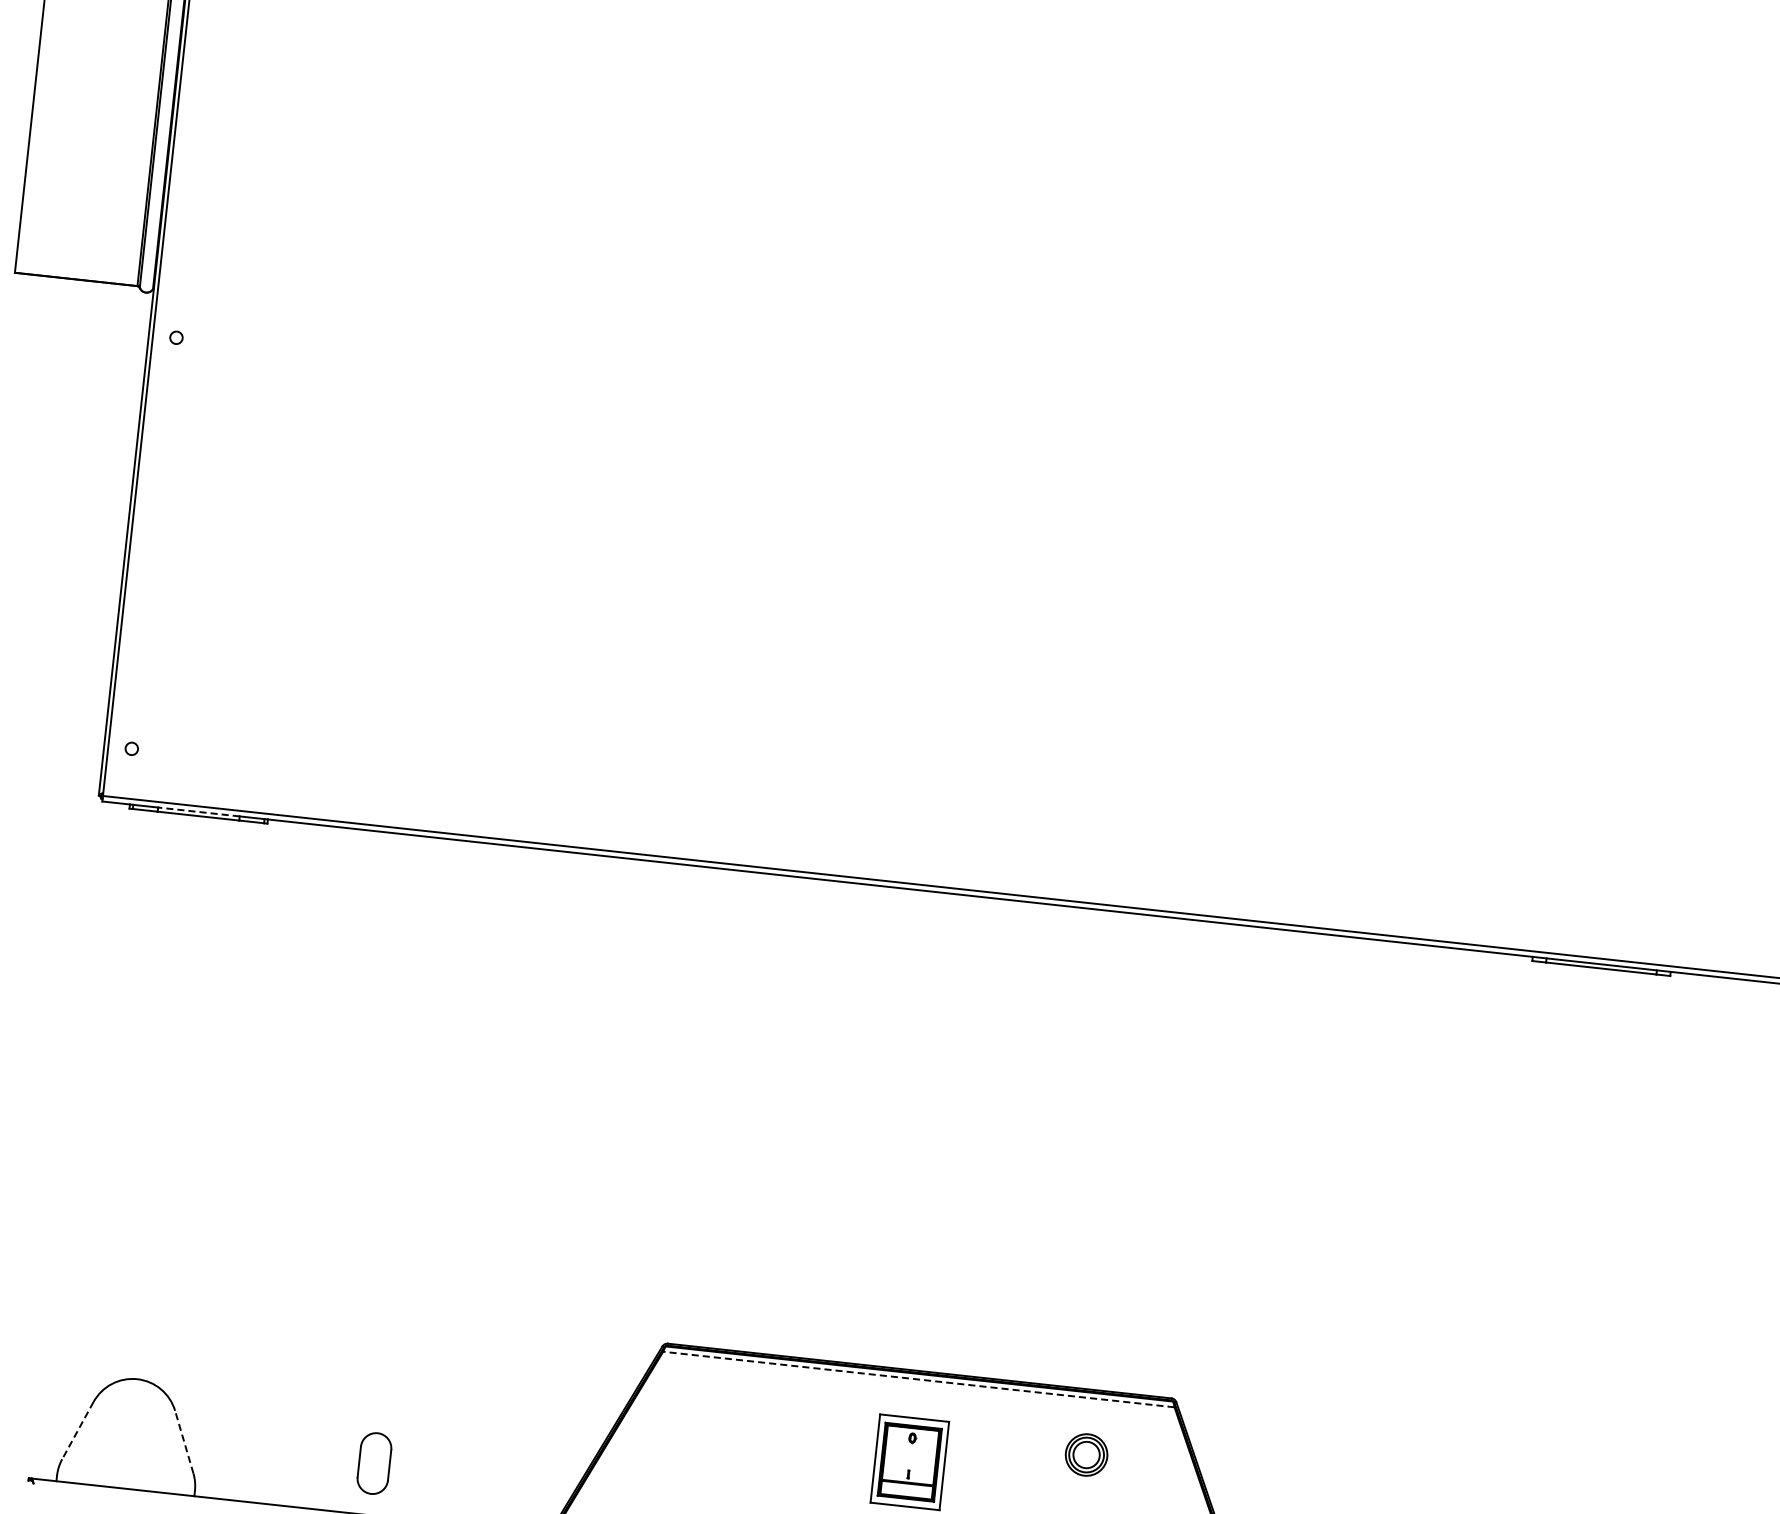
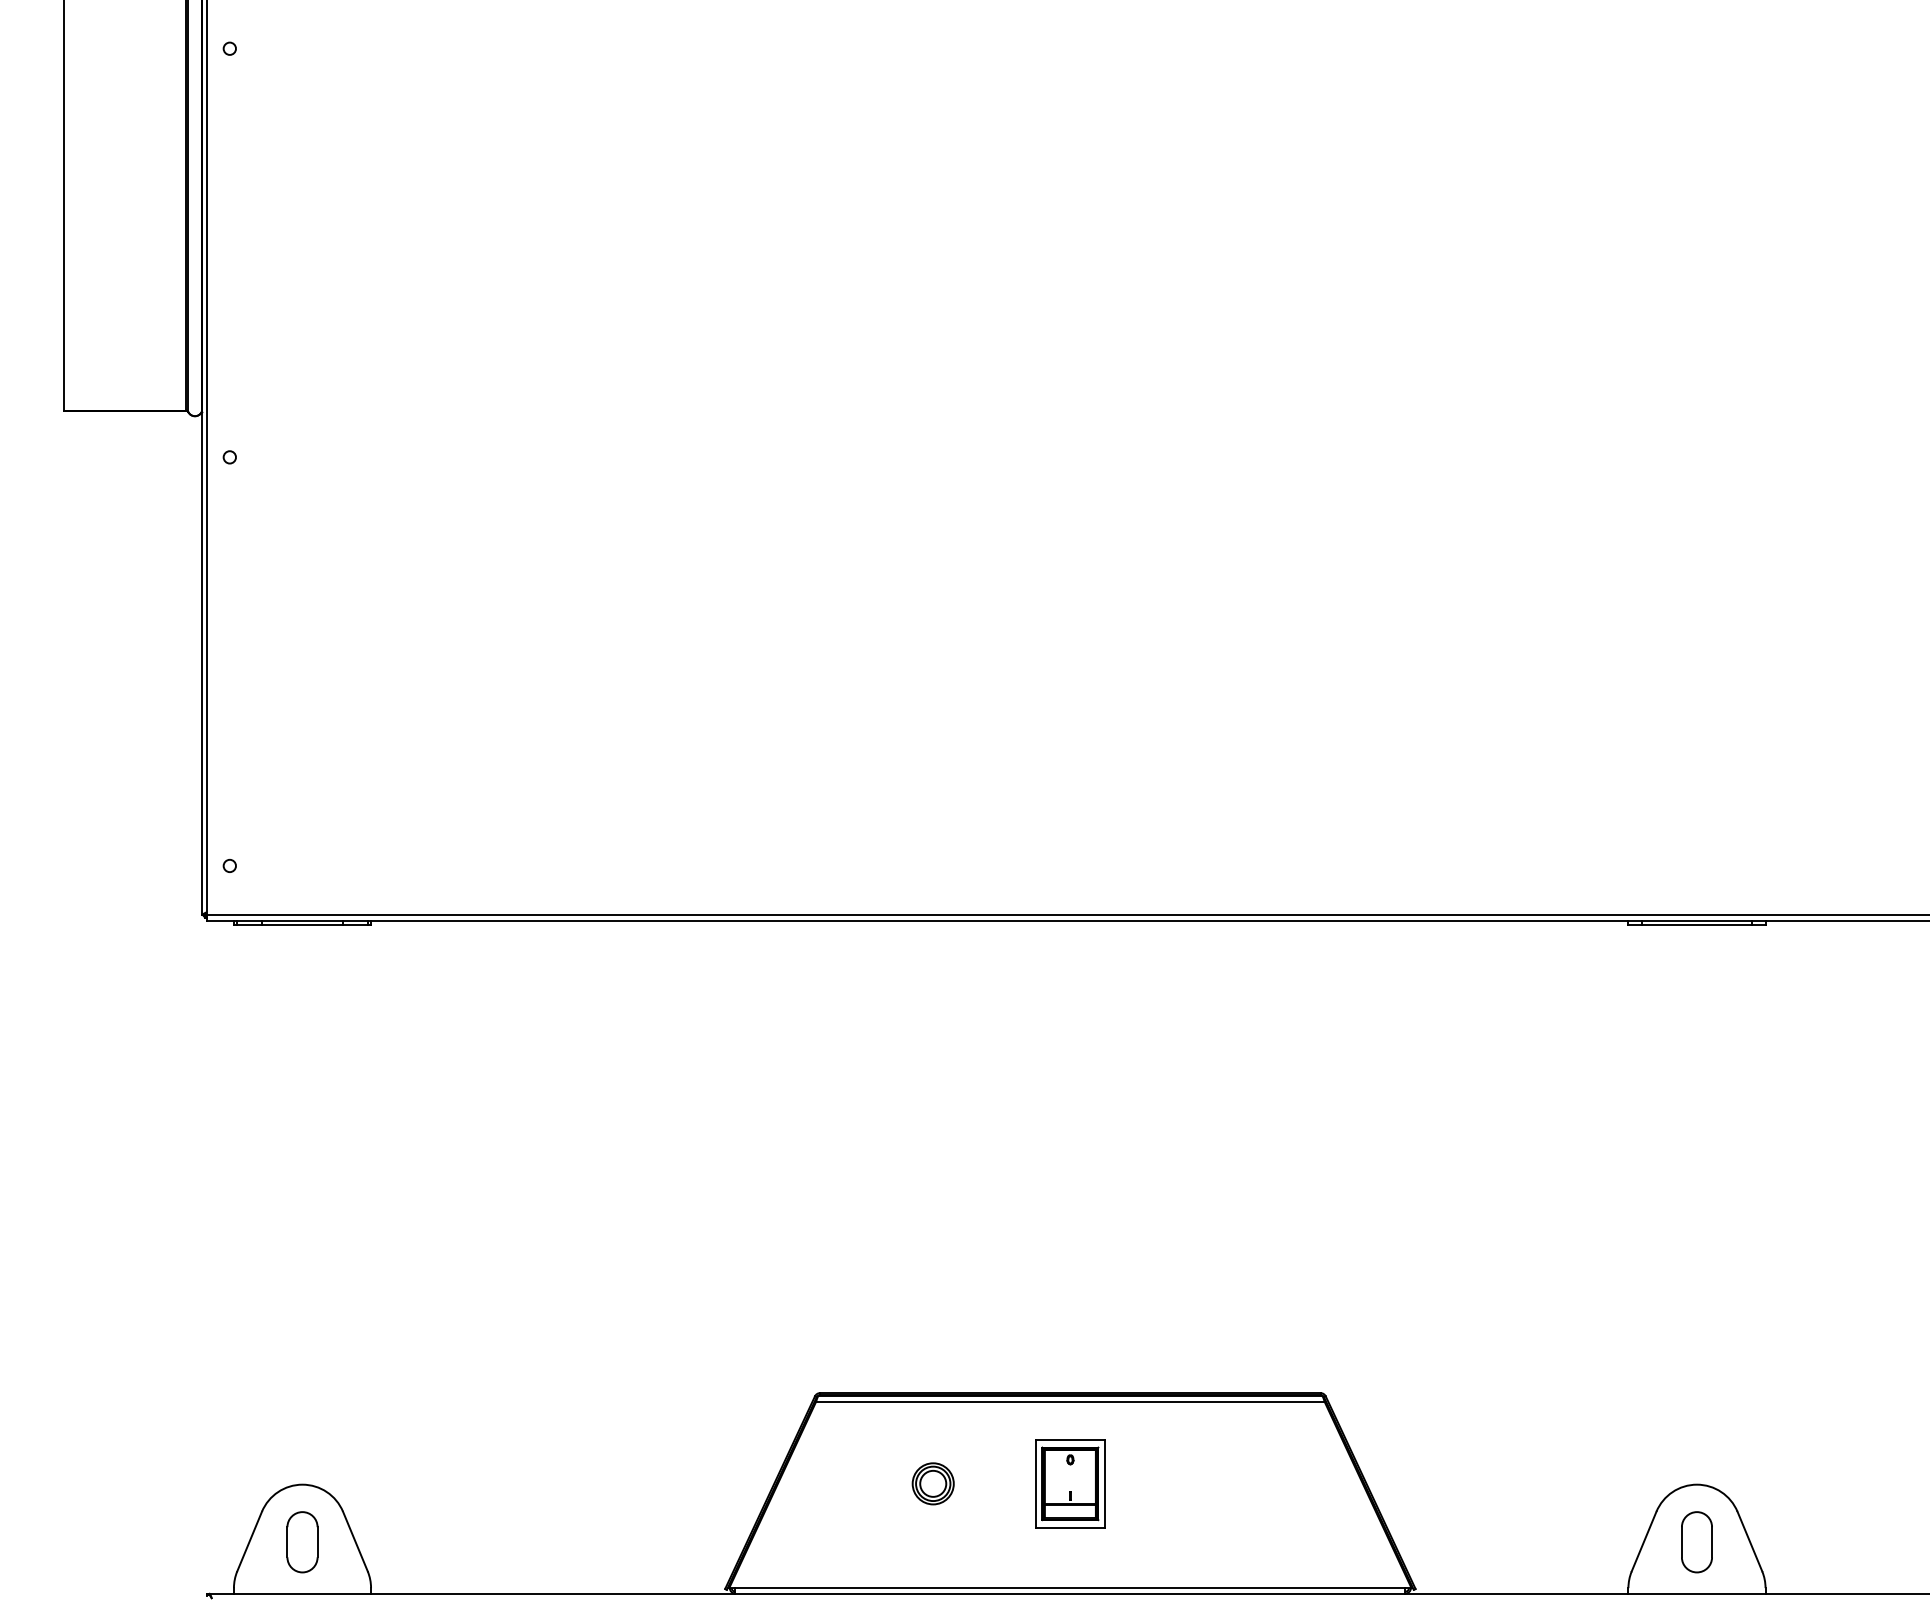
line: (198, 811) -> (302, 920), dashed -> solid
line: (917, 1379) -> (1069, 1401), dashed -> solid
line: (77, 1431) -> (249, 1542), dashed -> solid
line: (184, 1442) -> (355, 1541), dashed -> solid
part: (1085, 1454) -> (932, 1483), moved
part: (374, 1463) -> (302, 1542), moved

